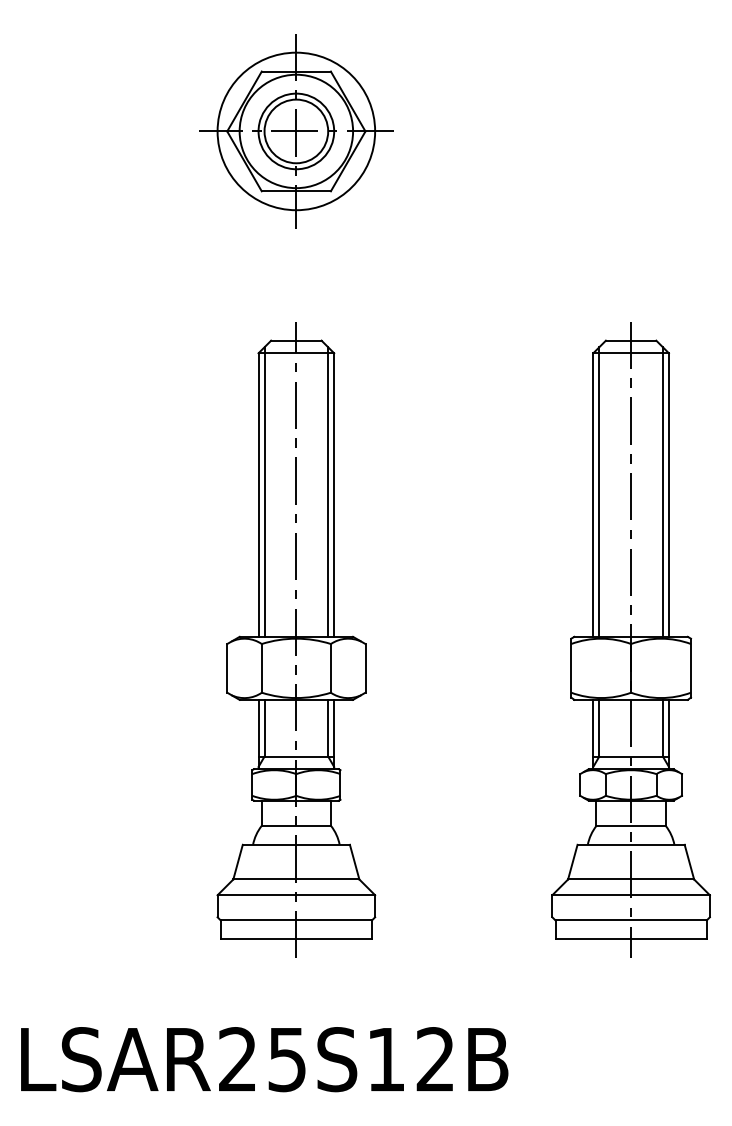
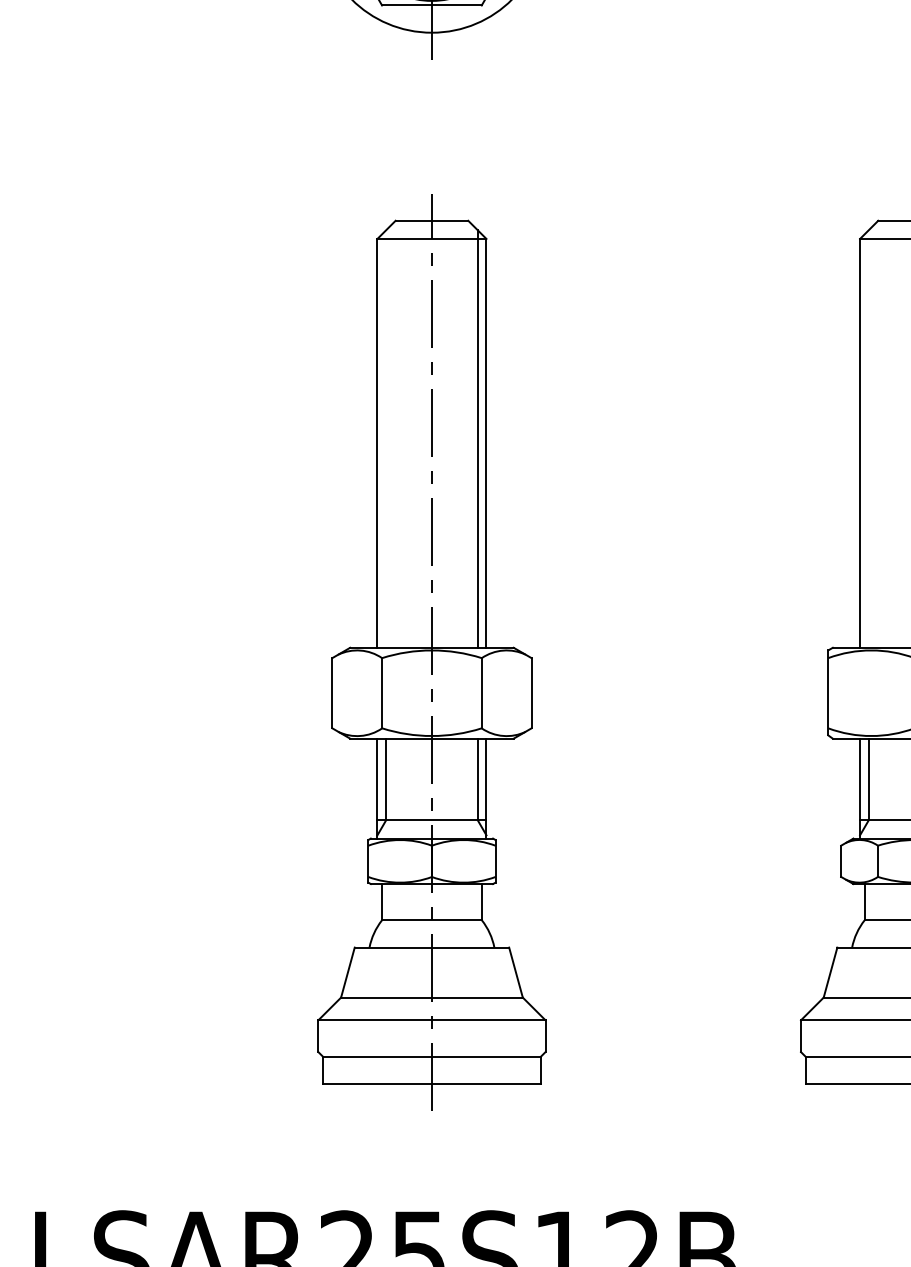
line: (264, 491) -> (386, 438), removed
line: (599, 491) -> (868, 438), removed

